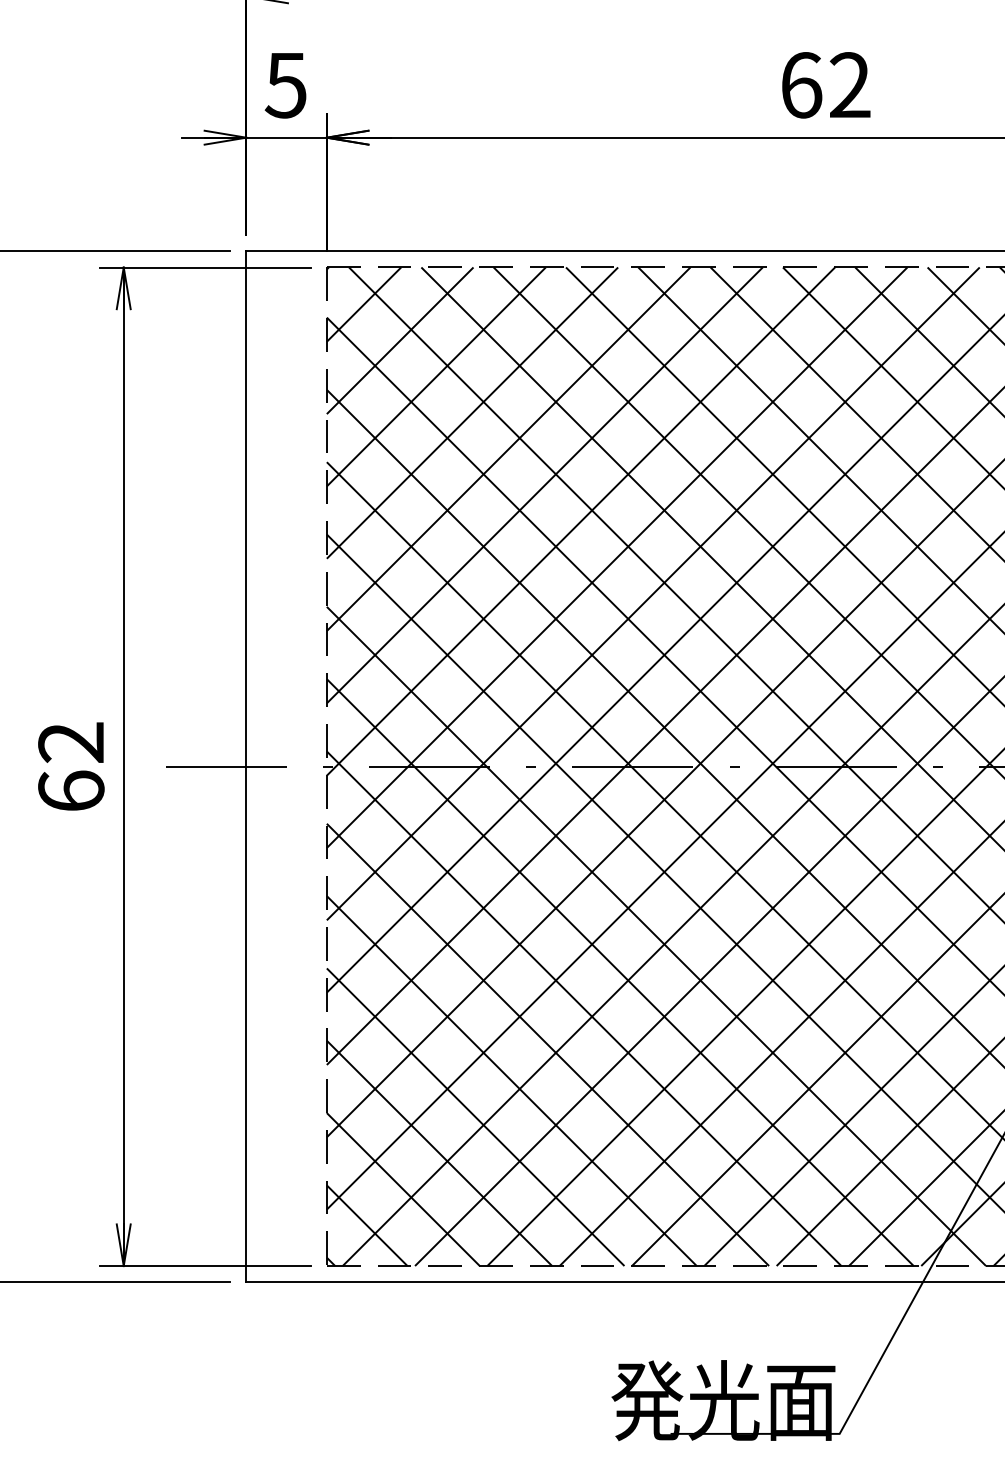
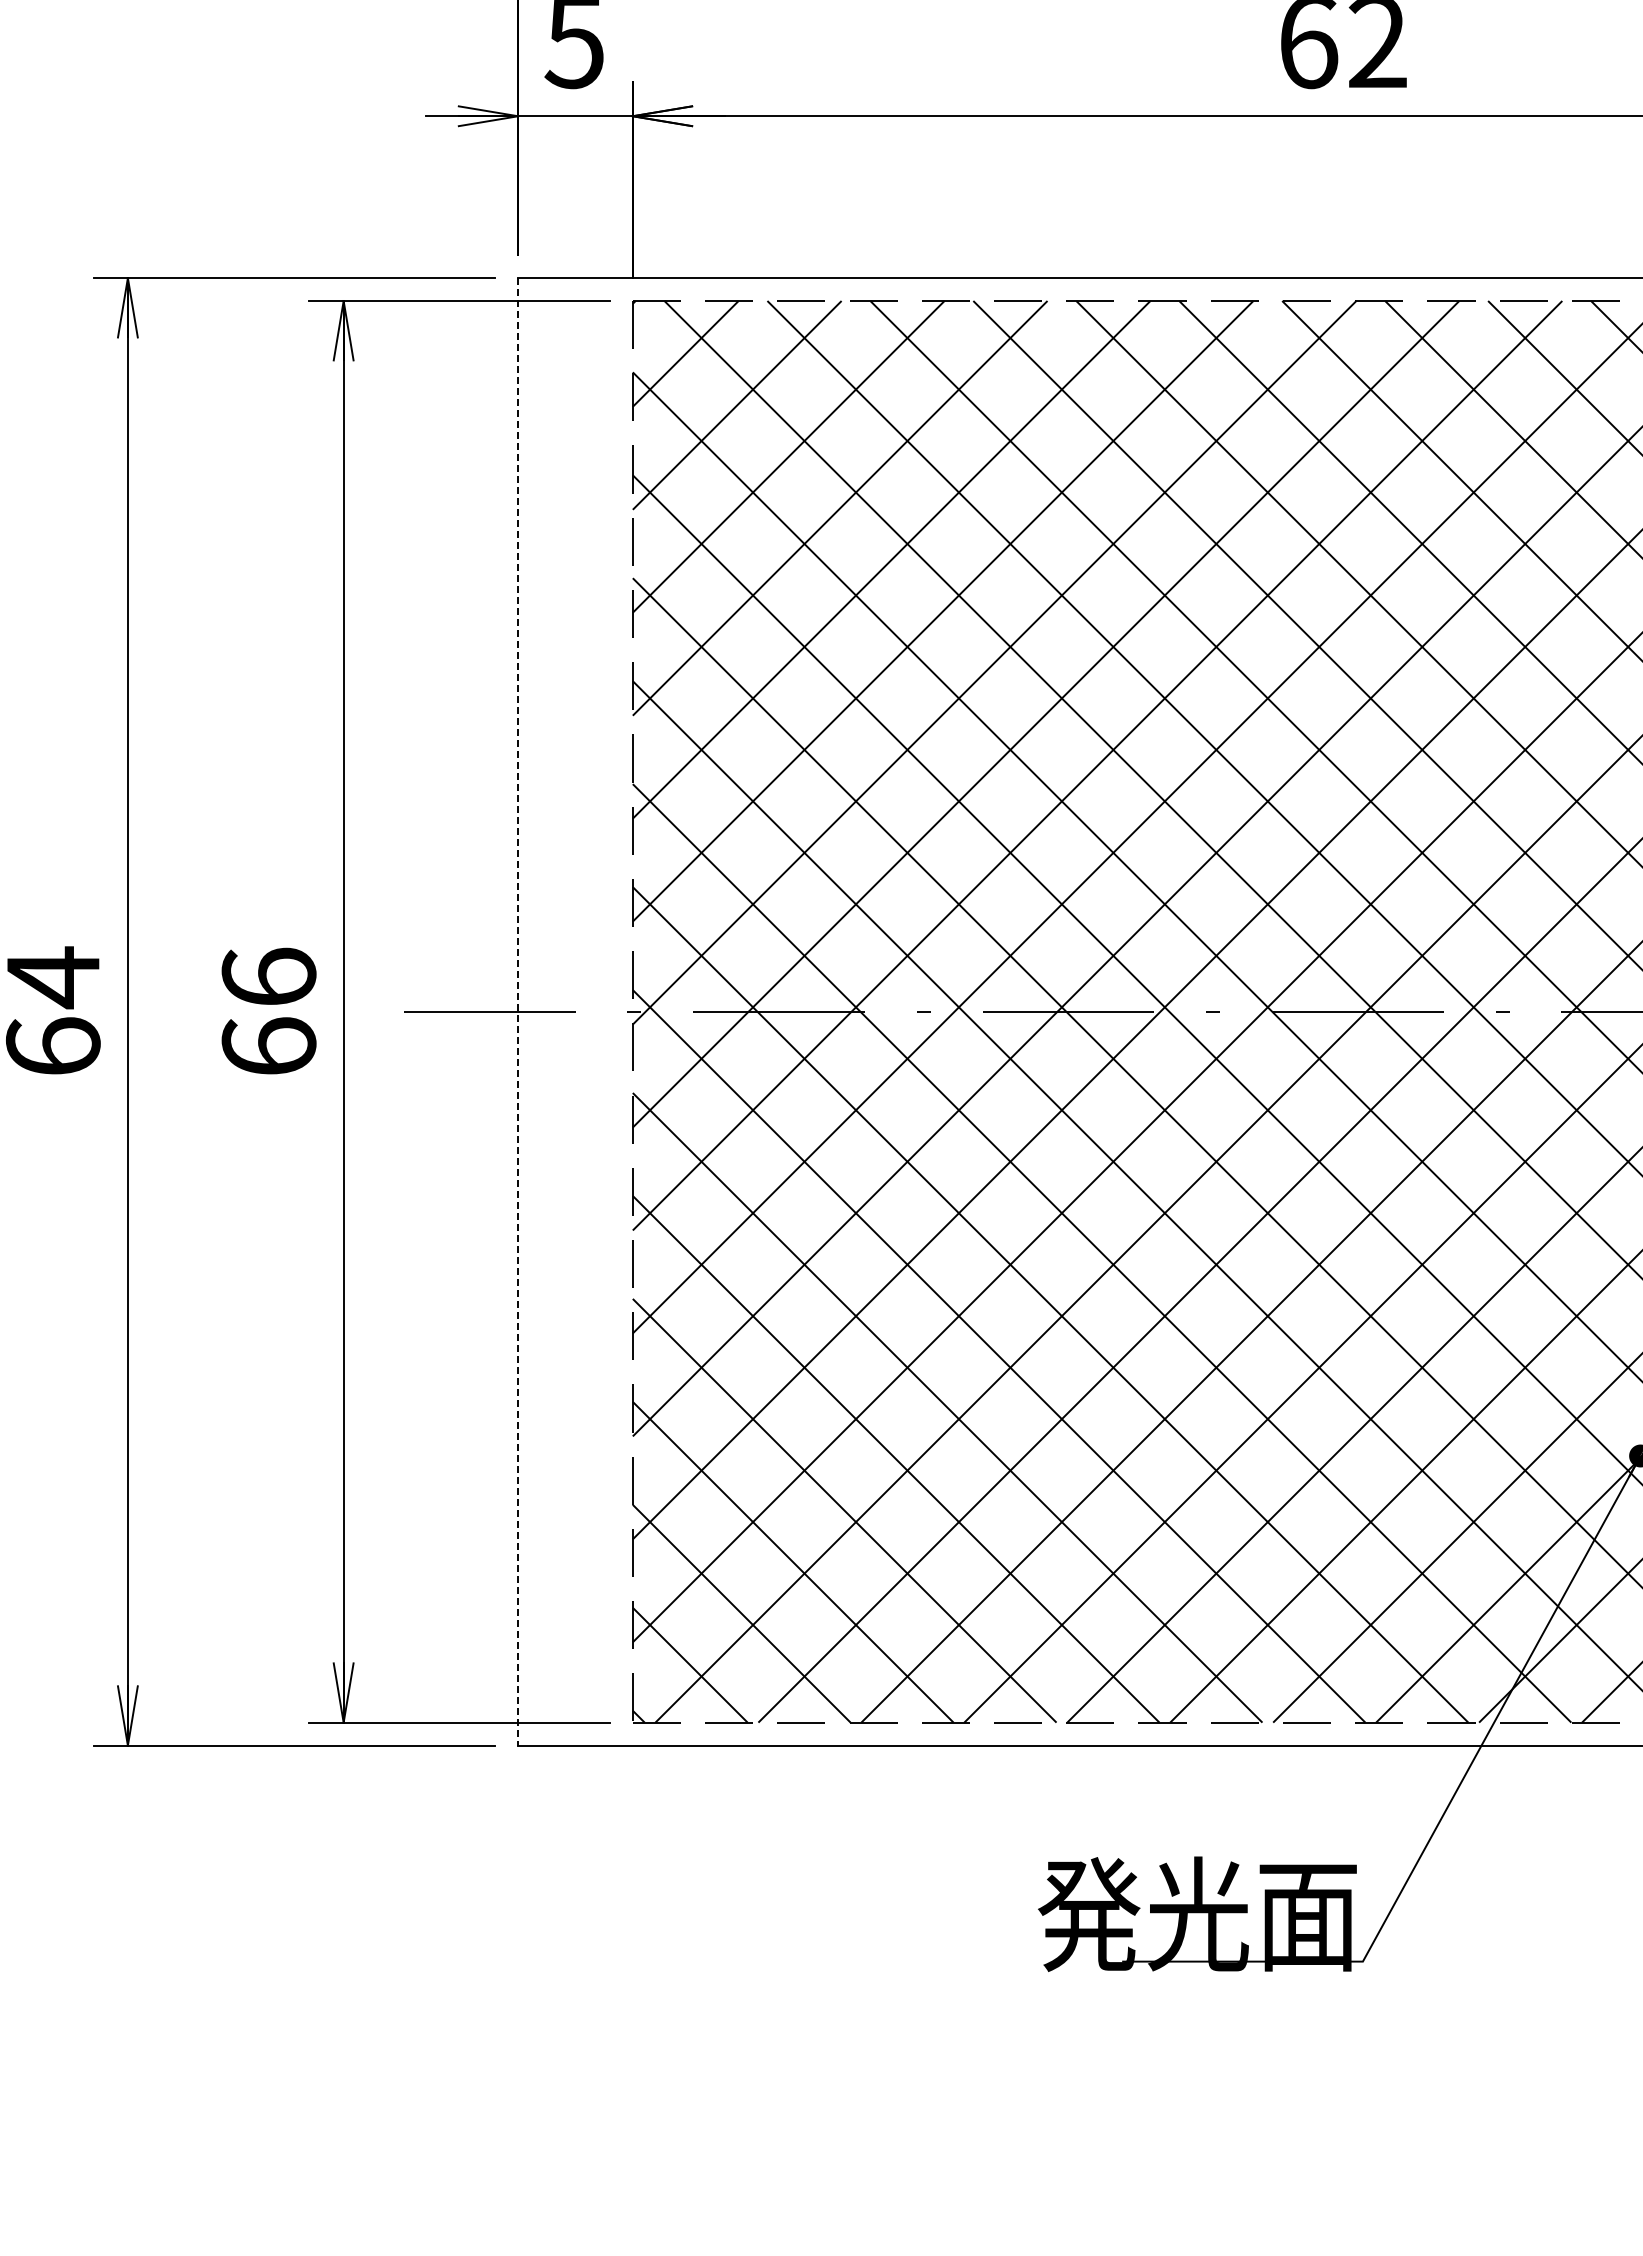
text: (70, 741) -> (268, 976), 62 -> 66
line: (246, 766) -> (518, 1011), solid -> dashed

